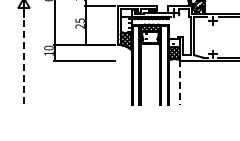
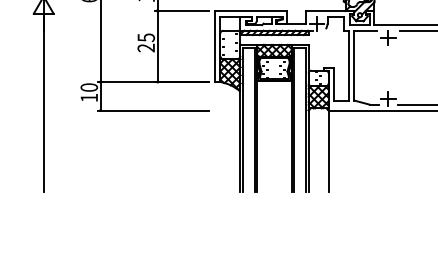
line: (24, 57) -> (44, 104), dashed -> solid
line: (180, 82) -> (329, 150), dashed -> solid

